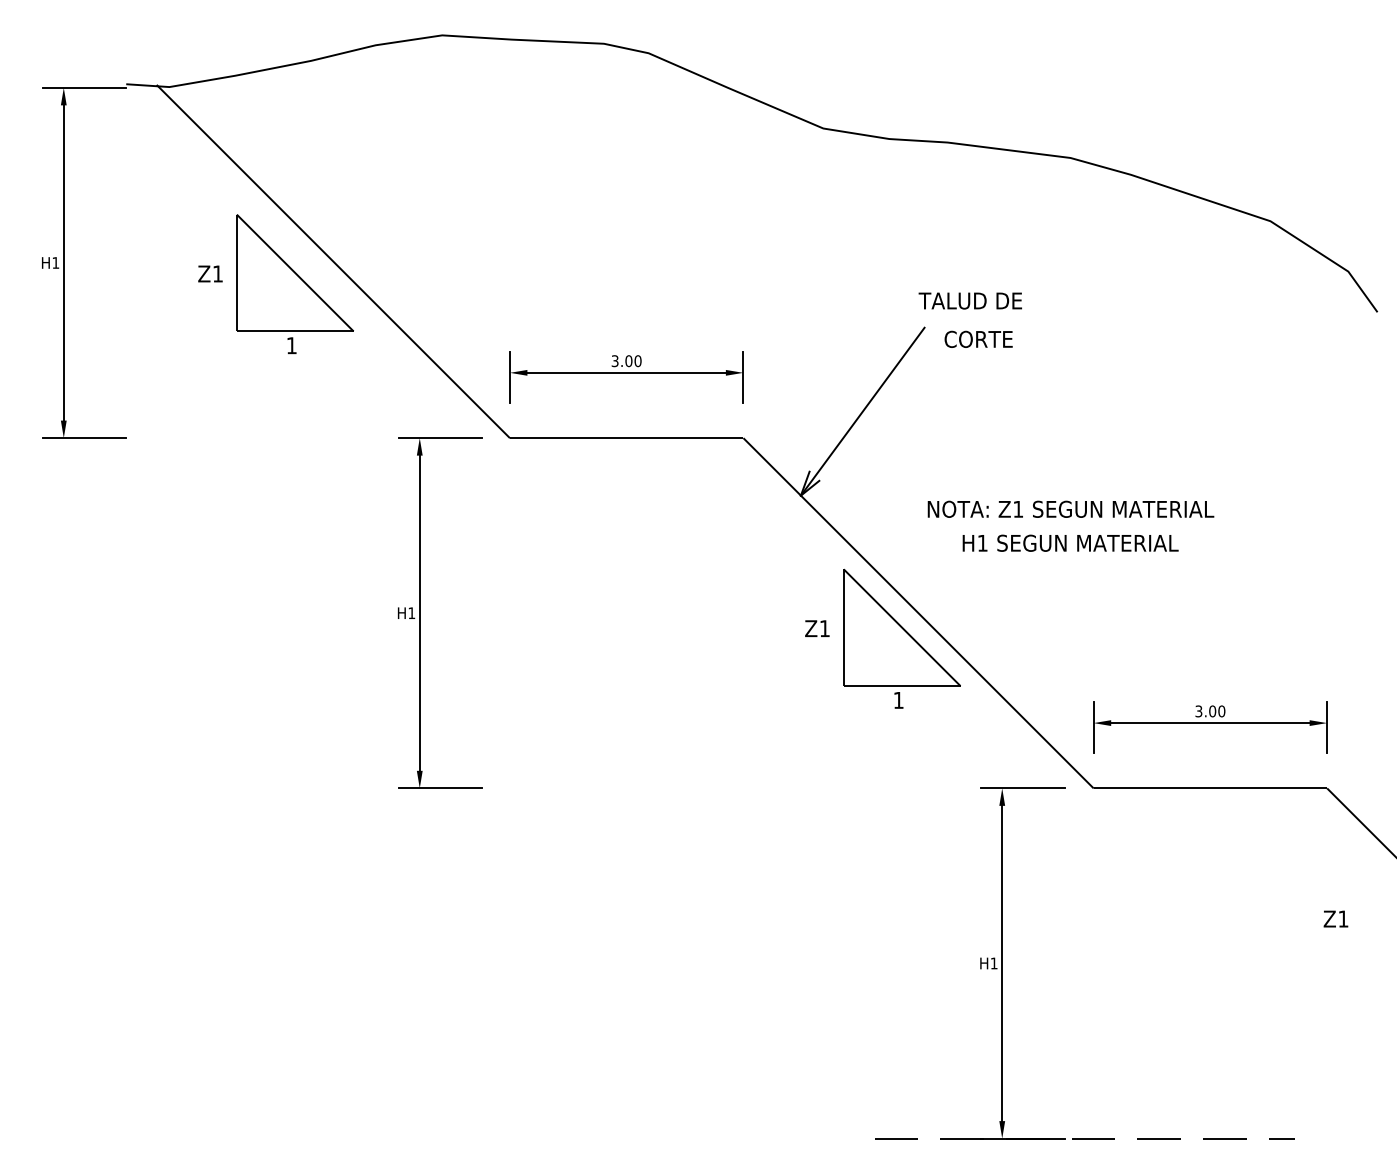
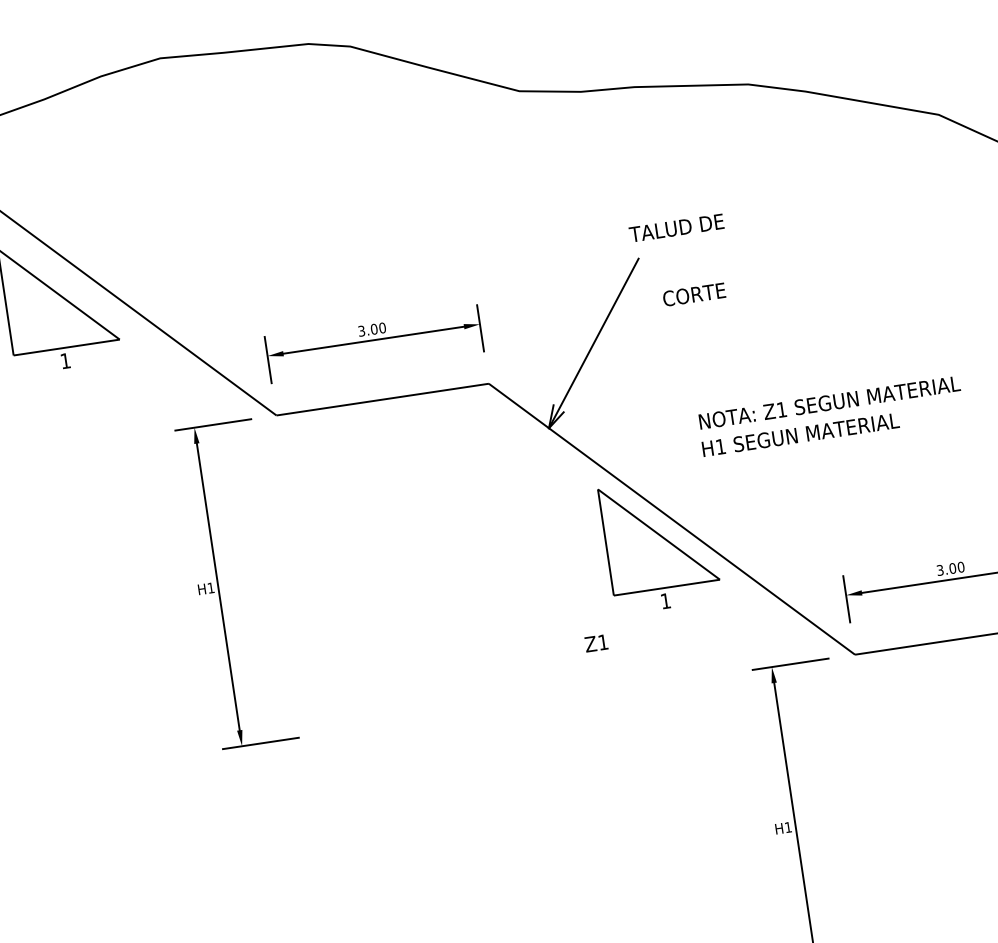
text: (978, 338) -> (694, 293), moved
text: (1070, 508) -> (829, 402), moved
text: (817, 628) -> (596, 643), moved

